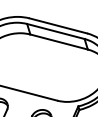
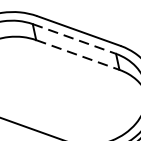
line: (55, 31) -> (73, 38), solid -> dashed
line: (59, 42) -> (78, 55), solid -> dashed

